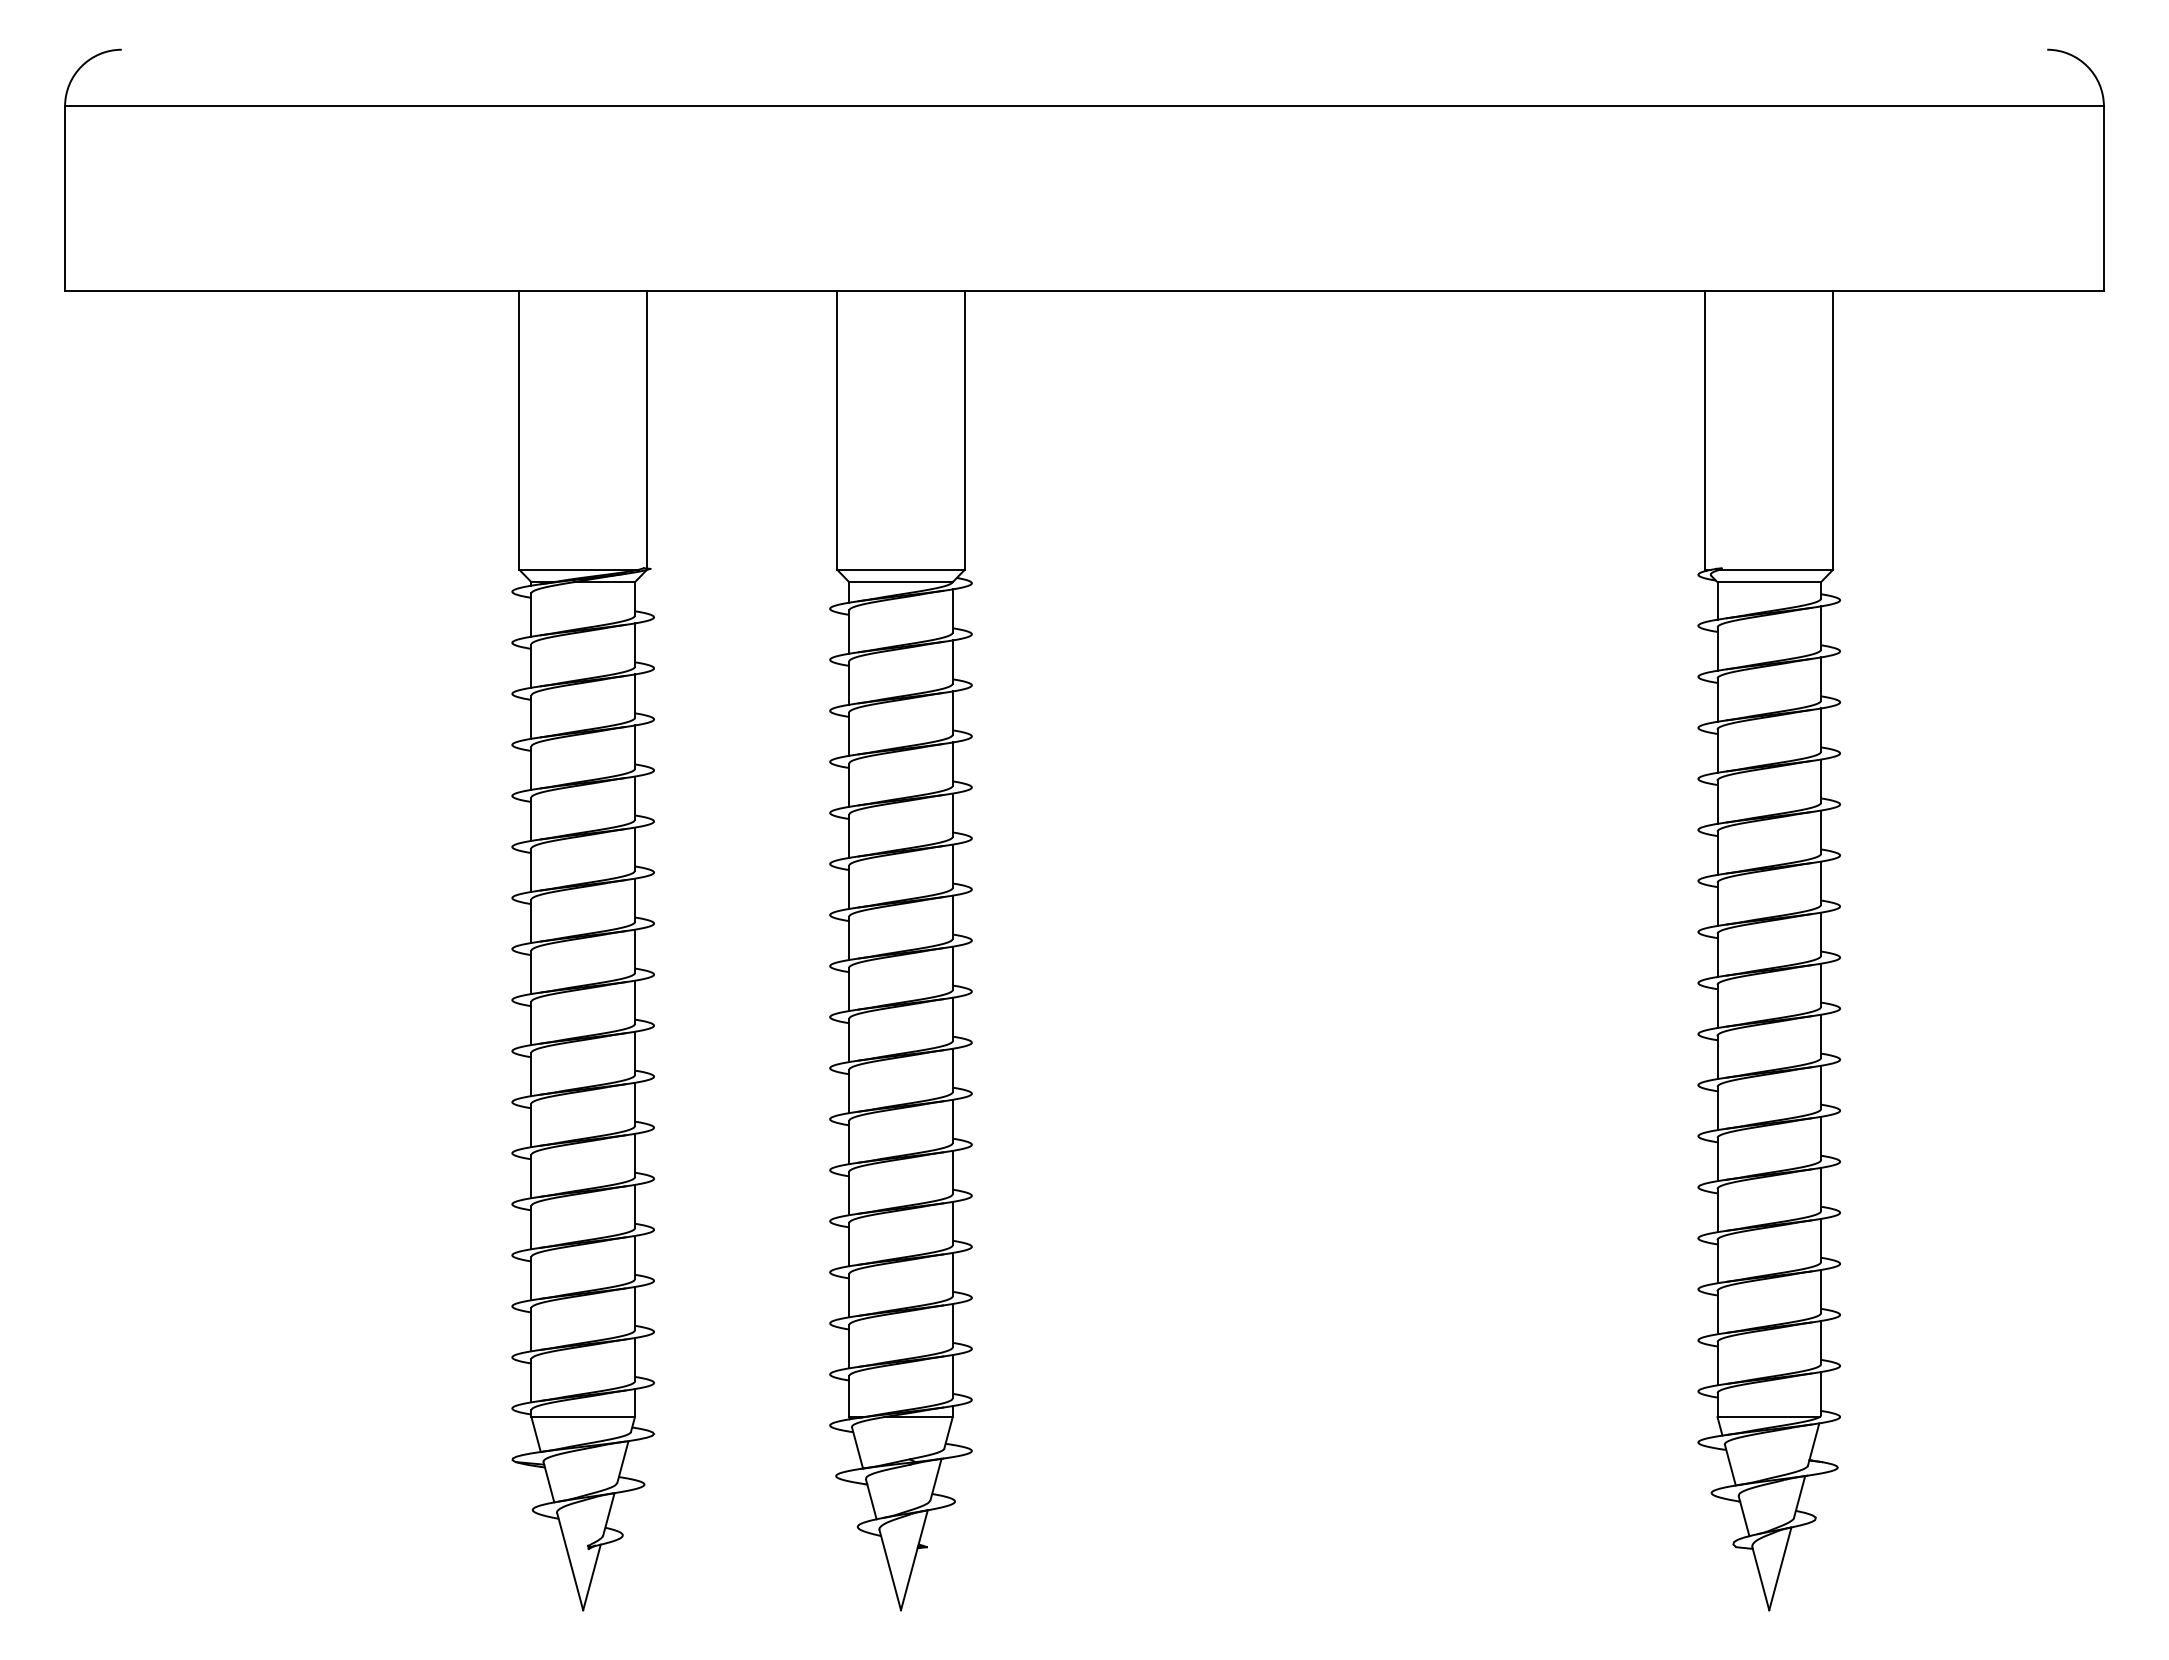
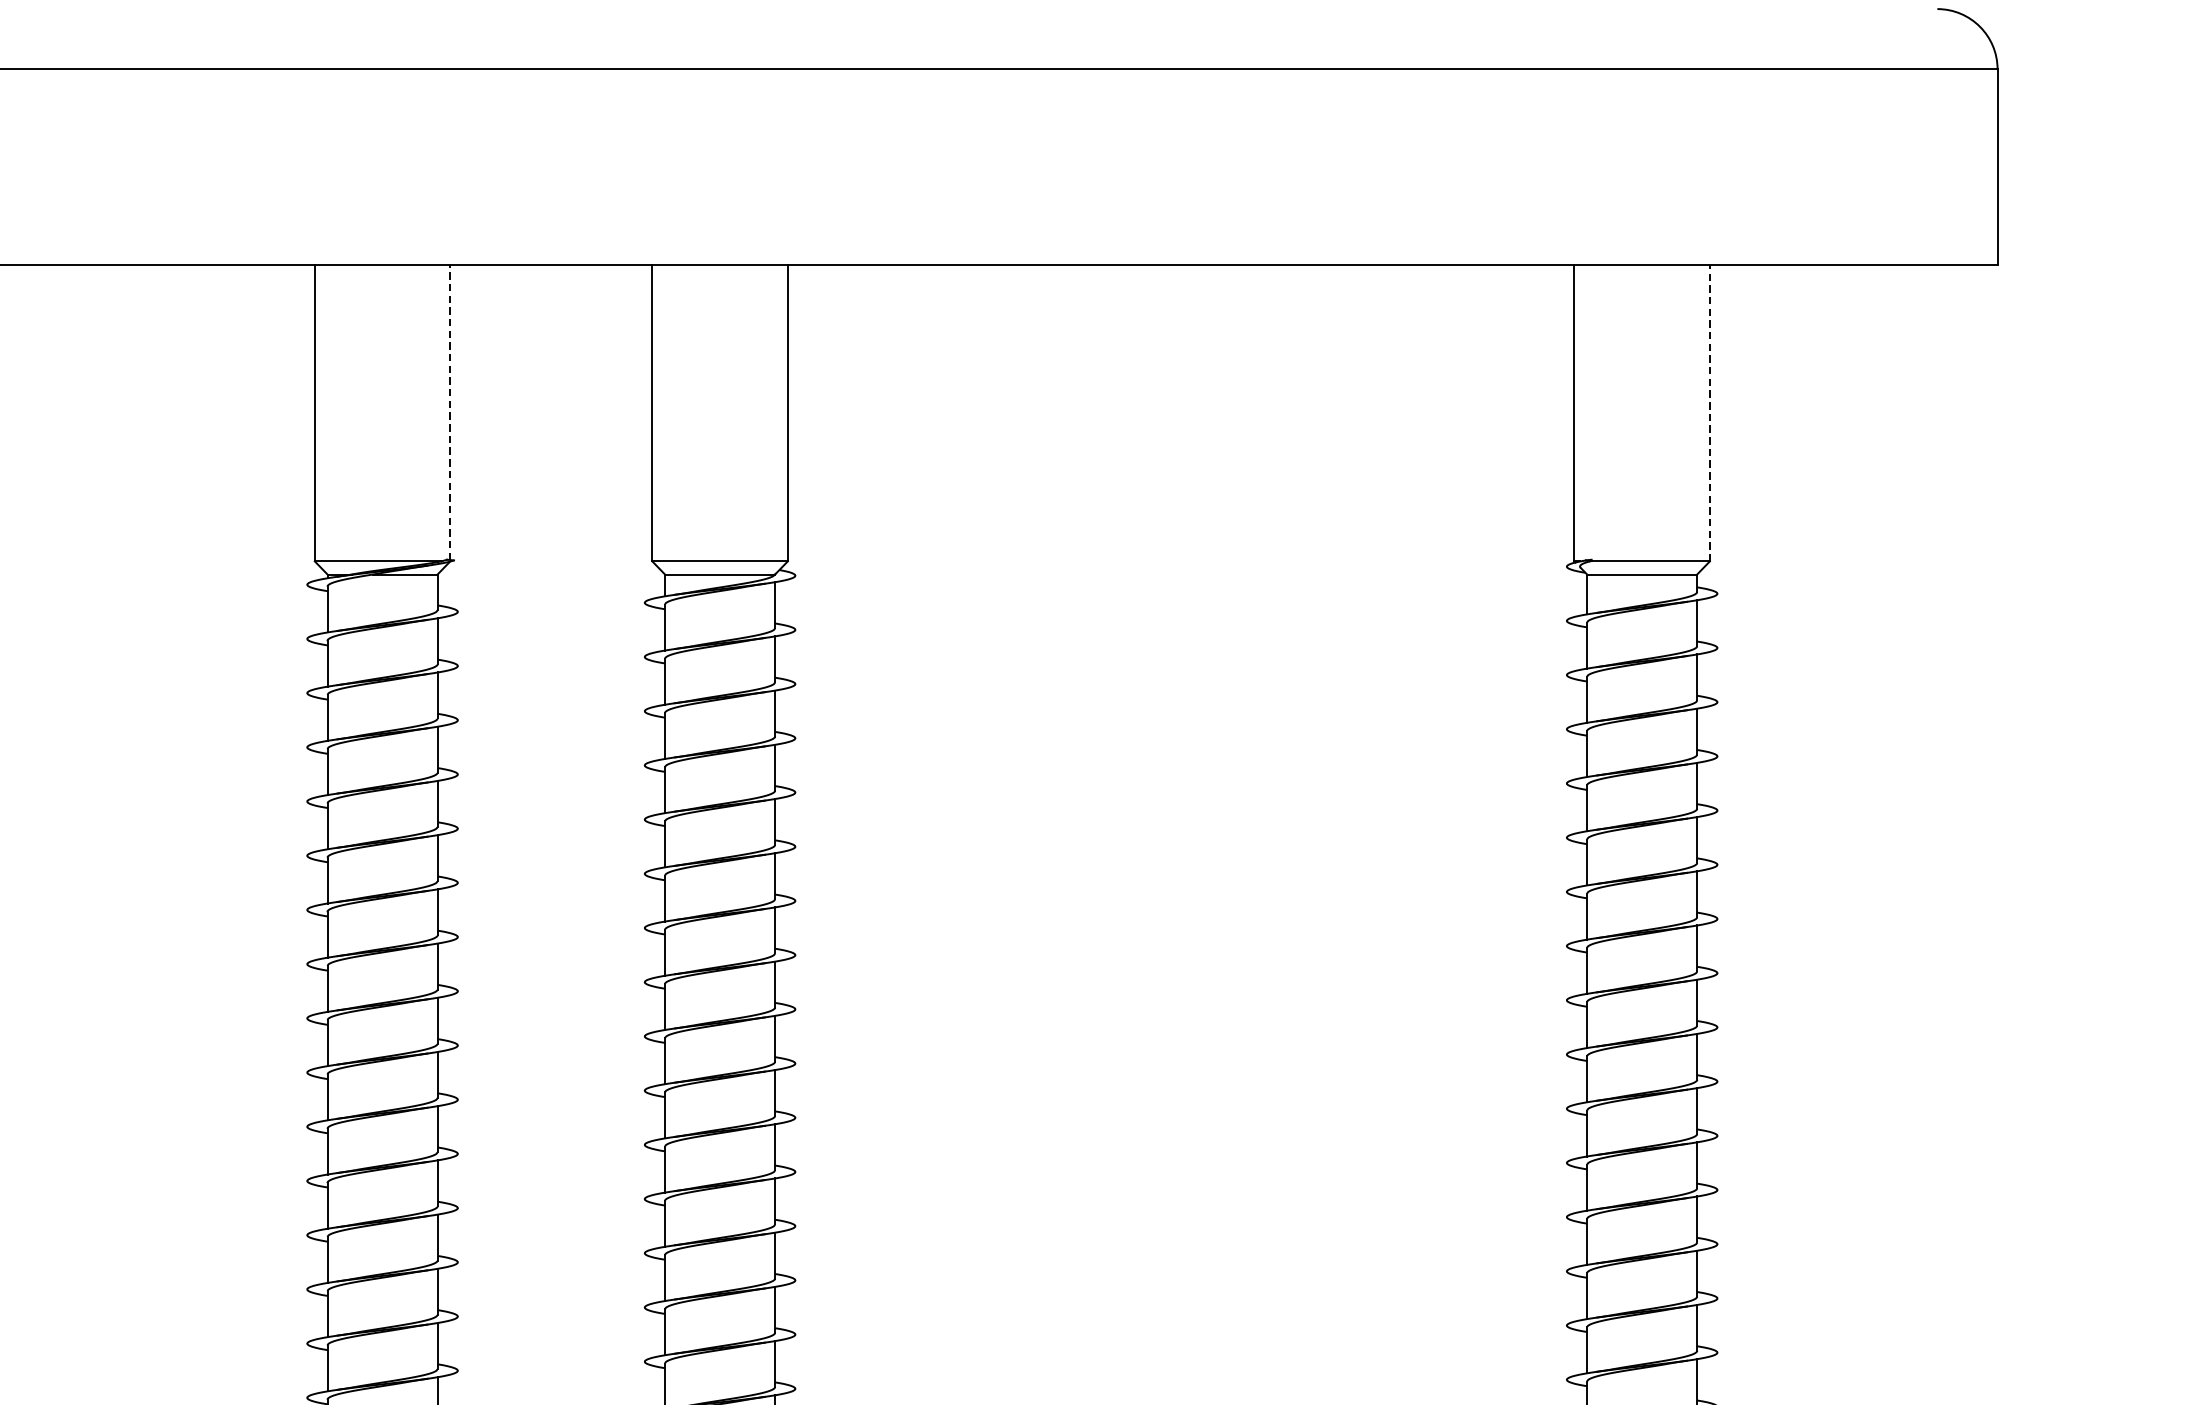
line: (647, 429) -> (450, 412), solid -> dashed
line: (1833, 430) -> (1710, 413), solid -> dashed

